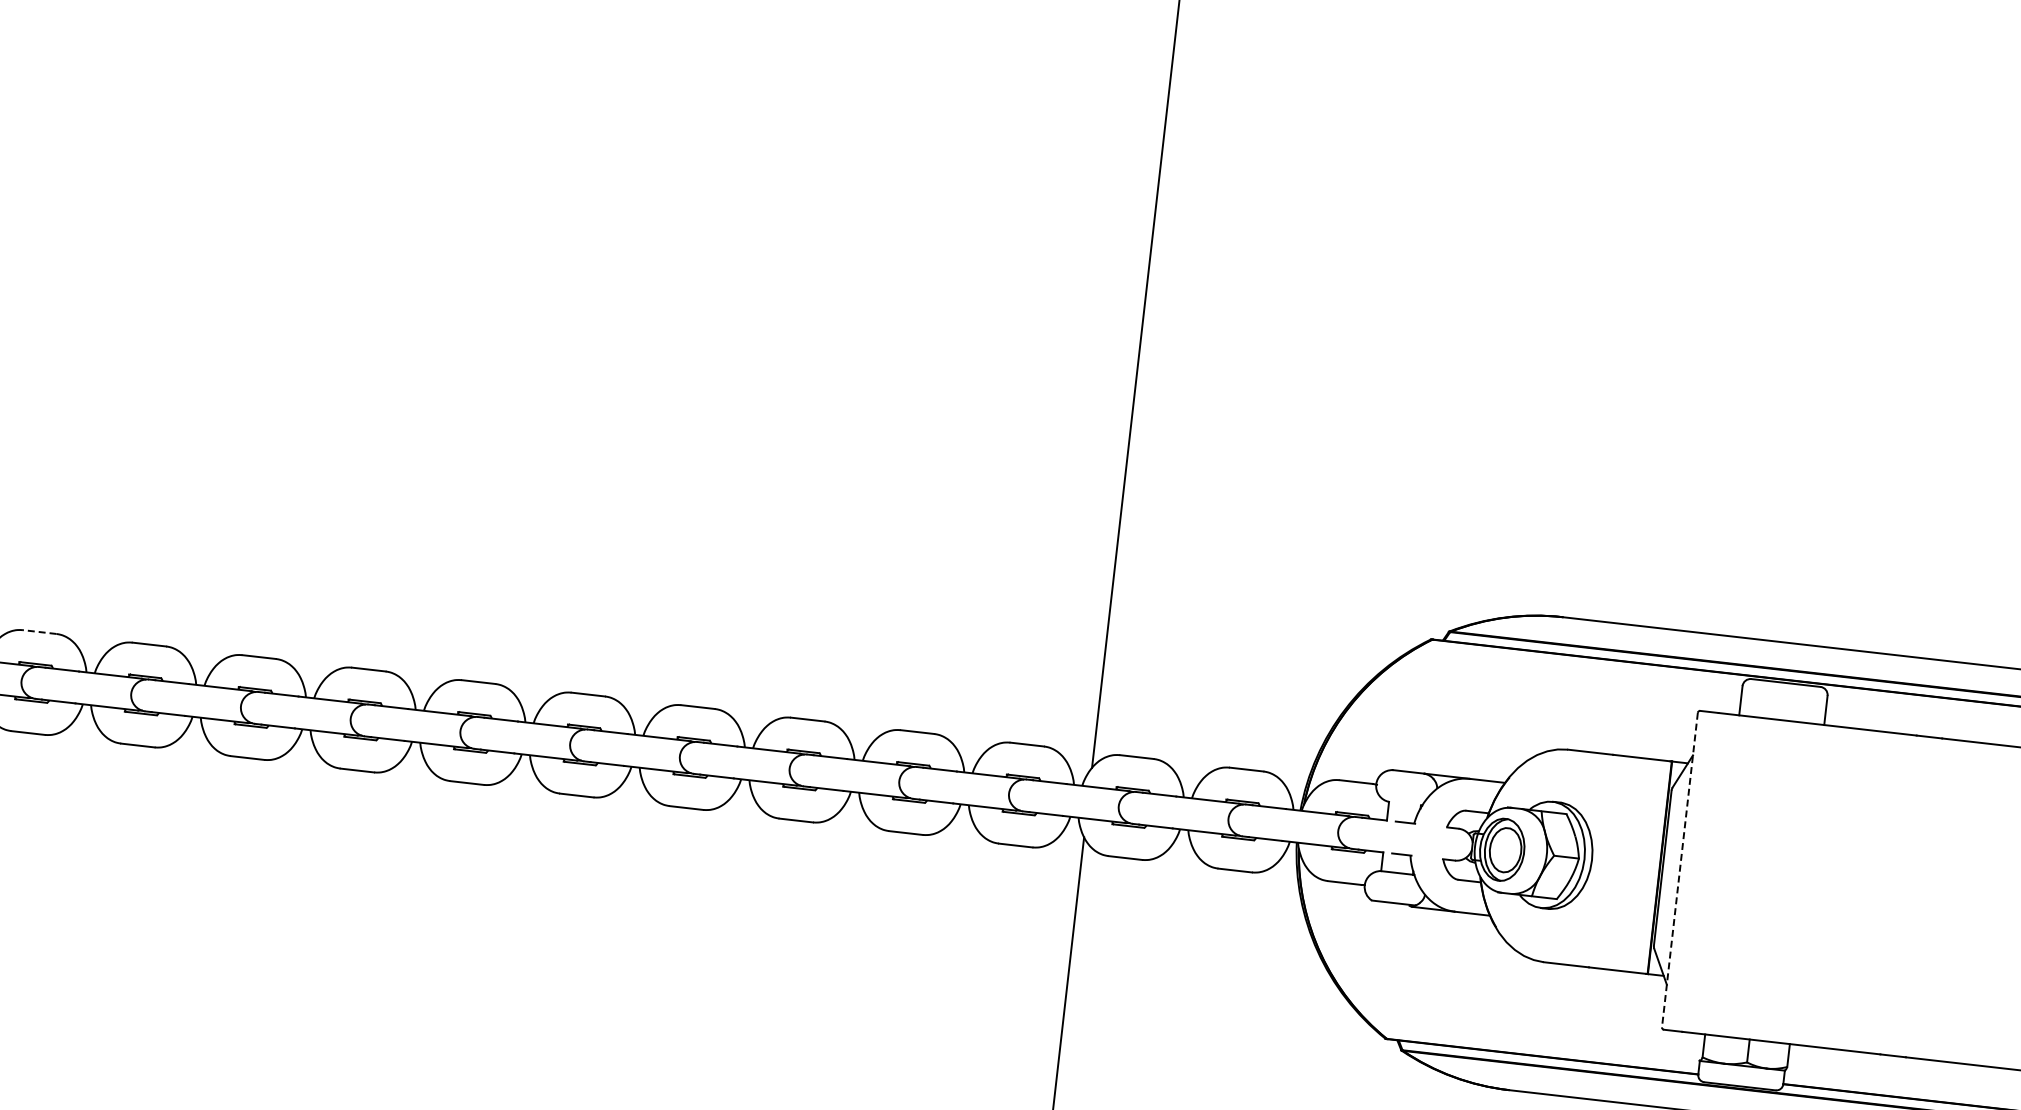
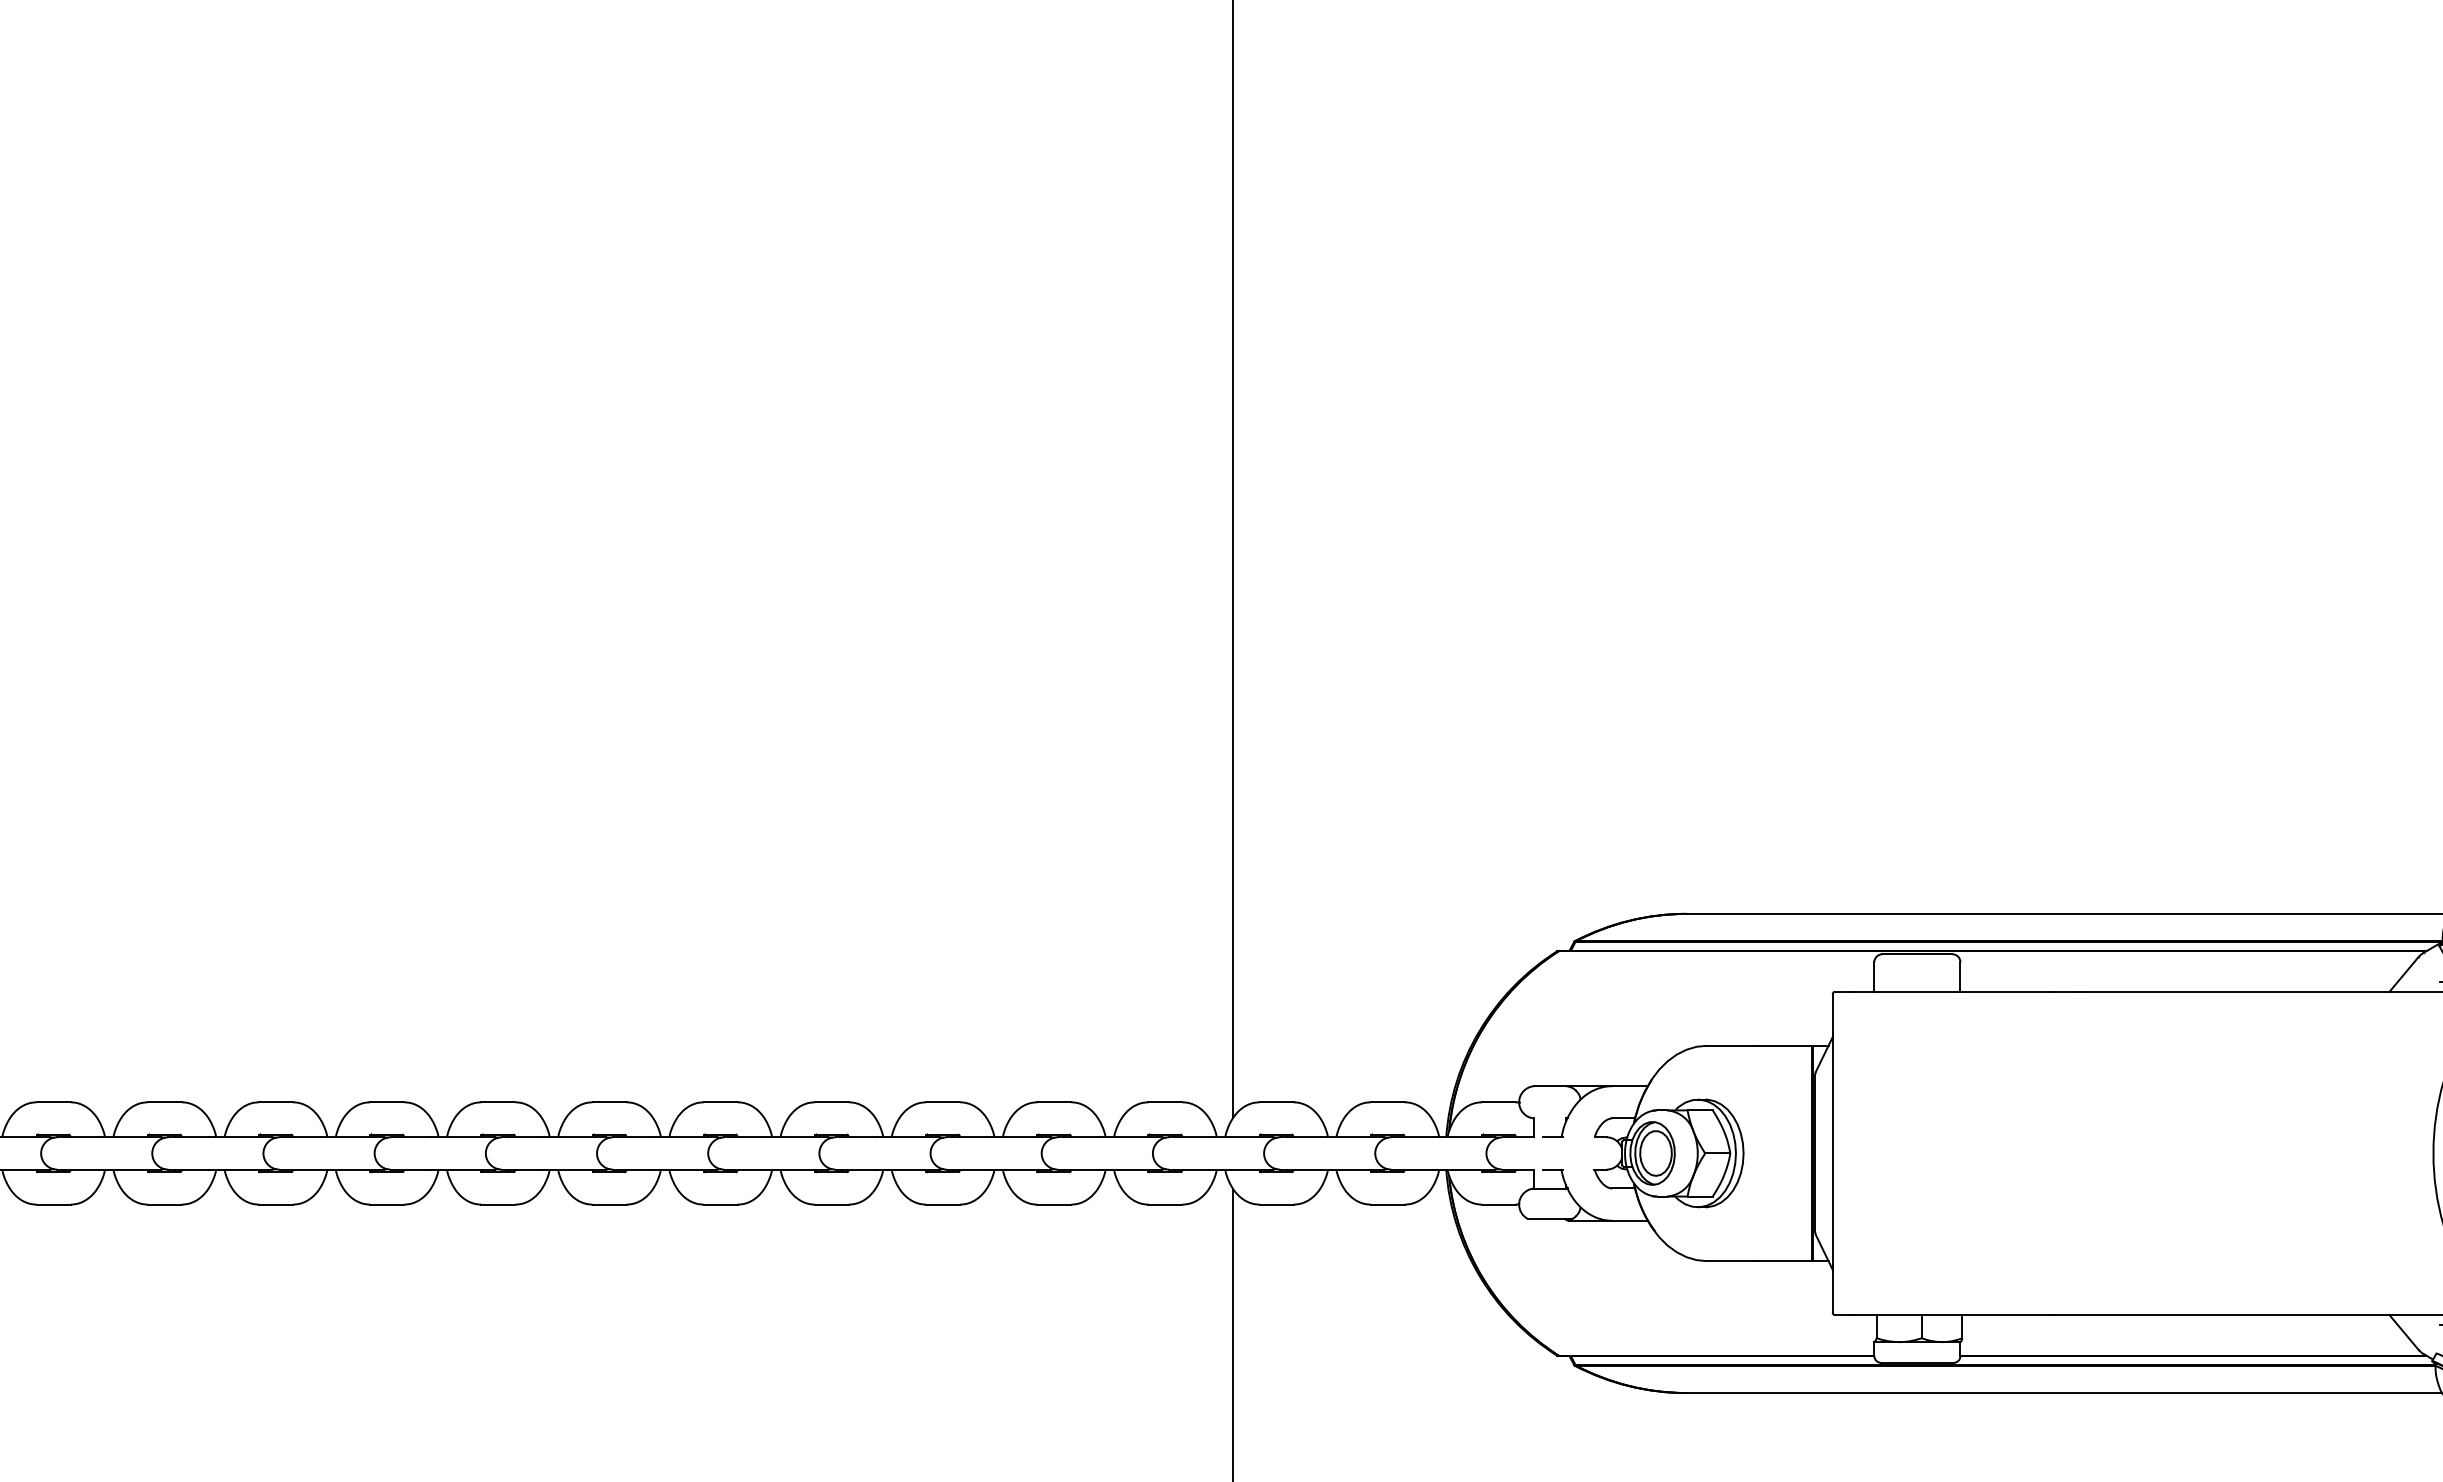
line: (39, 632) -> (164, 1102), dashed -> solid
line: (1679, 870) -> (1832, 1153), dashed -> solid

